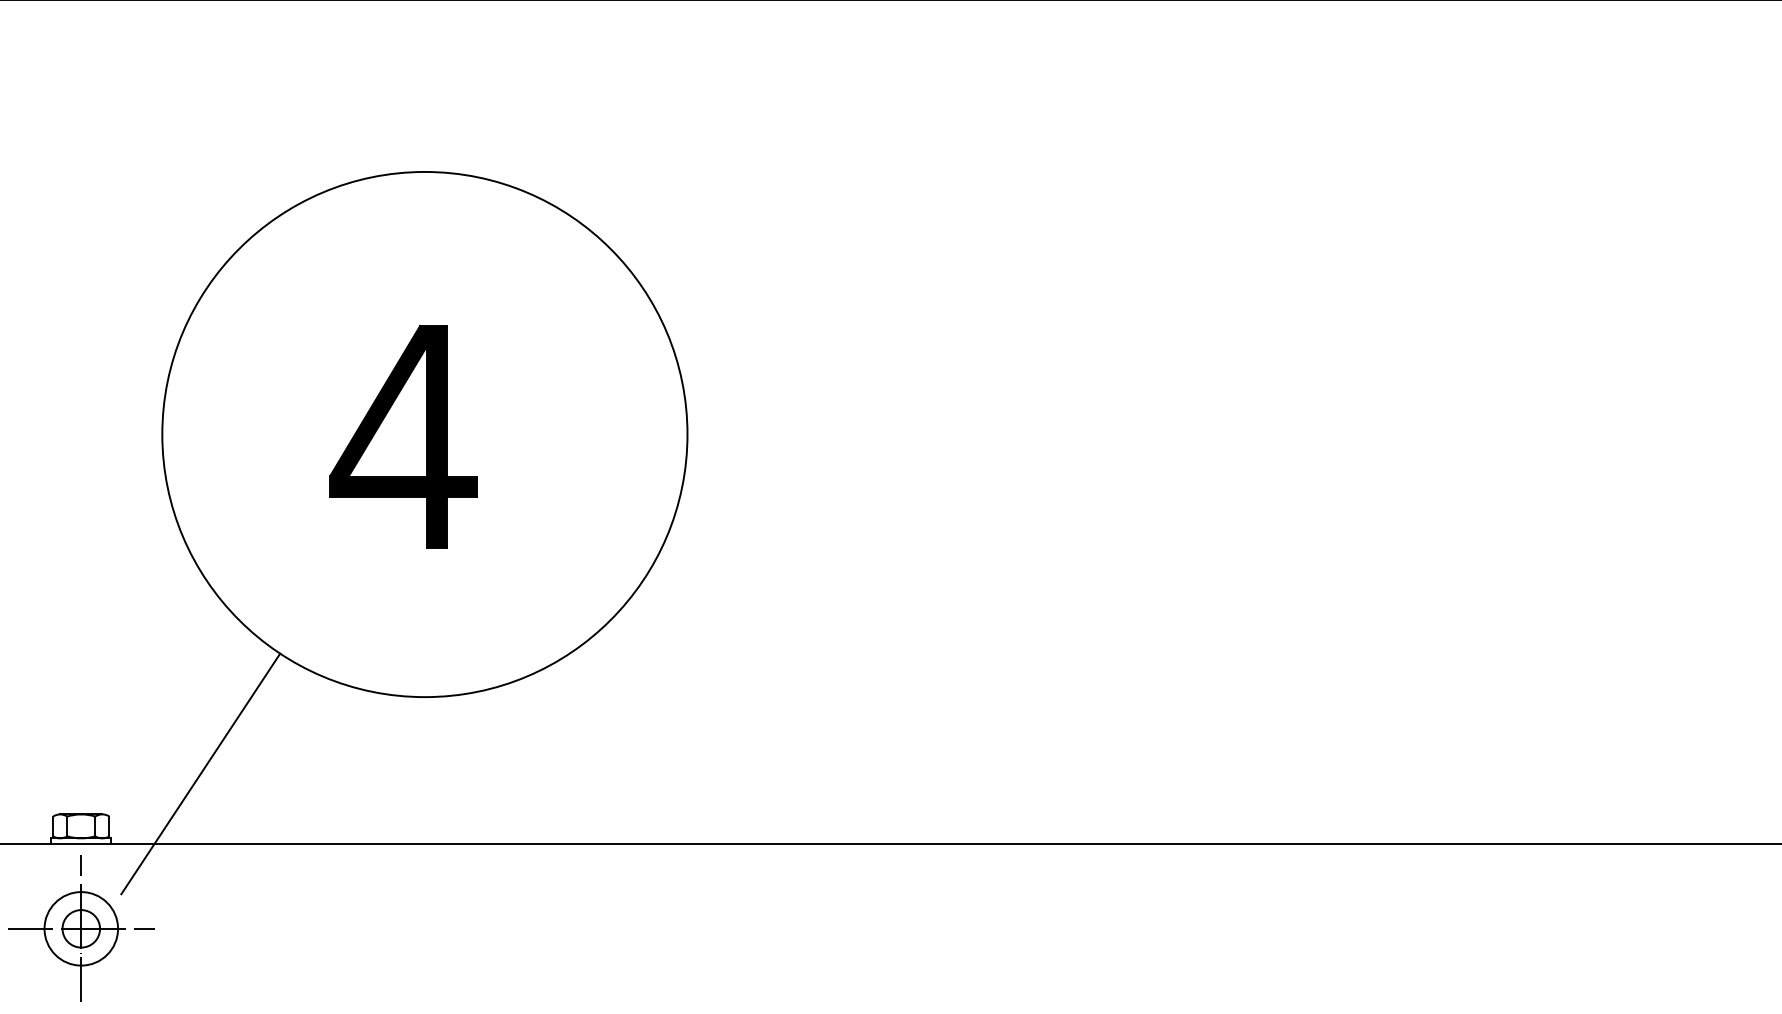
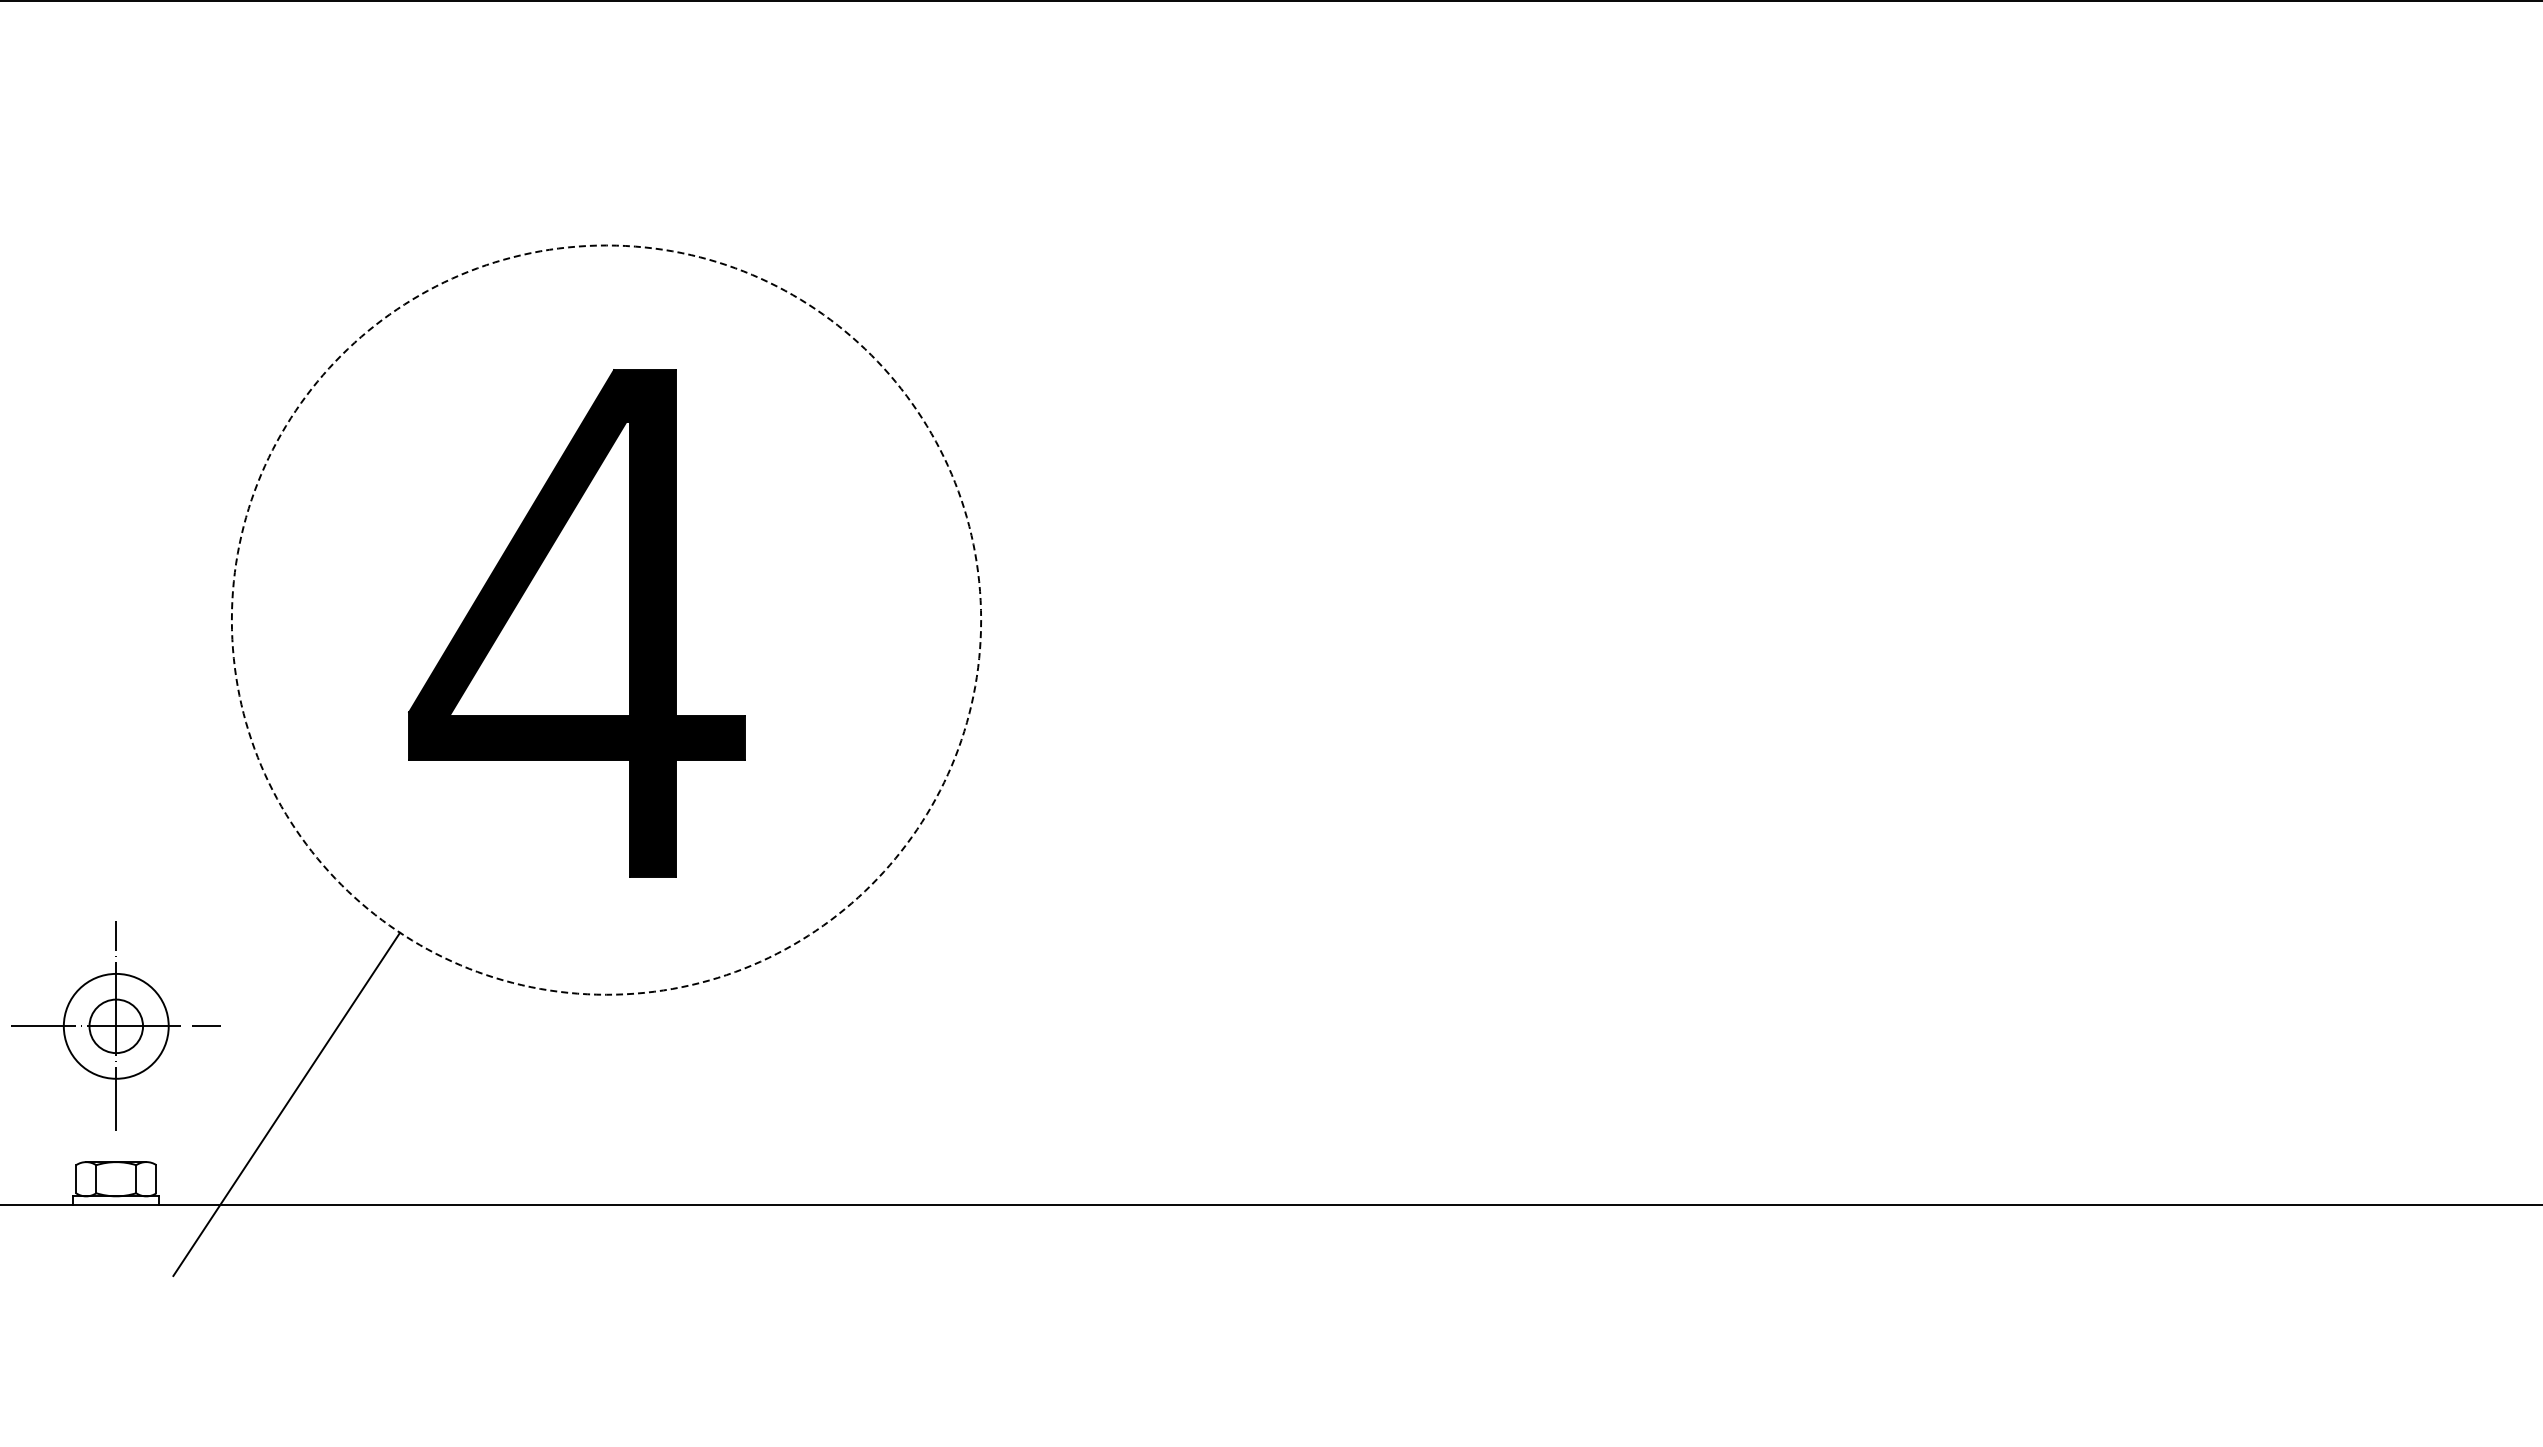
circle: (424, 434) -> (606, 619), solid -> dashed
part: (403, 436) -> (575, 623), size x1.6
part: (80, 928) -> (115, 1025), moved

